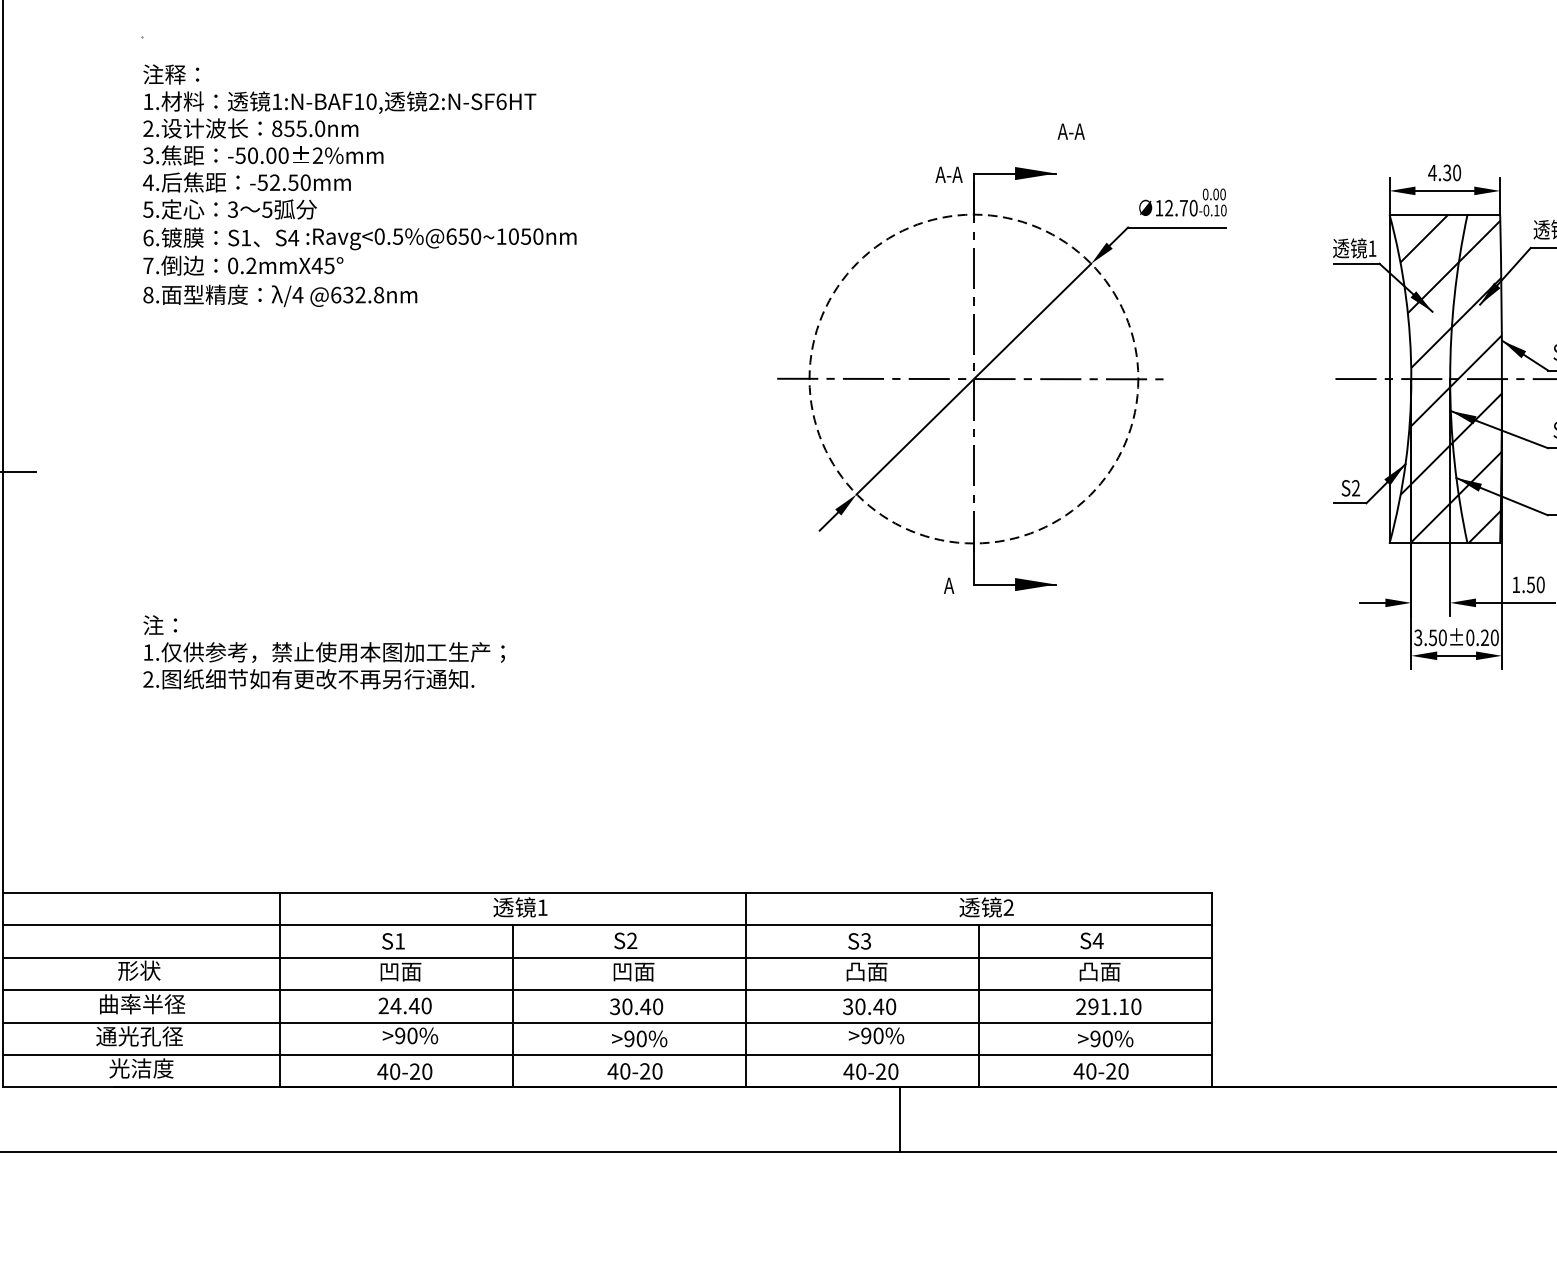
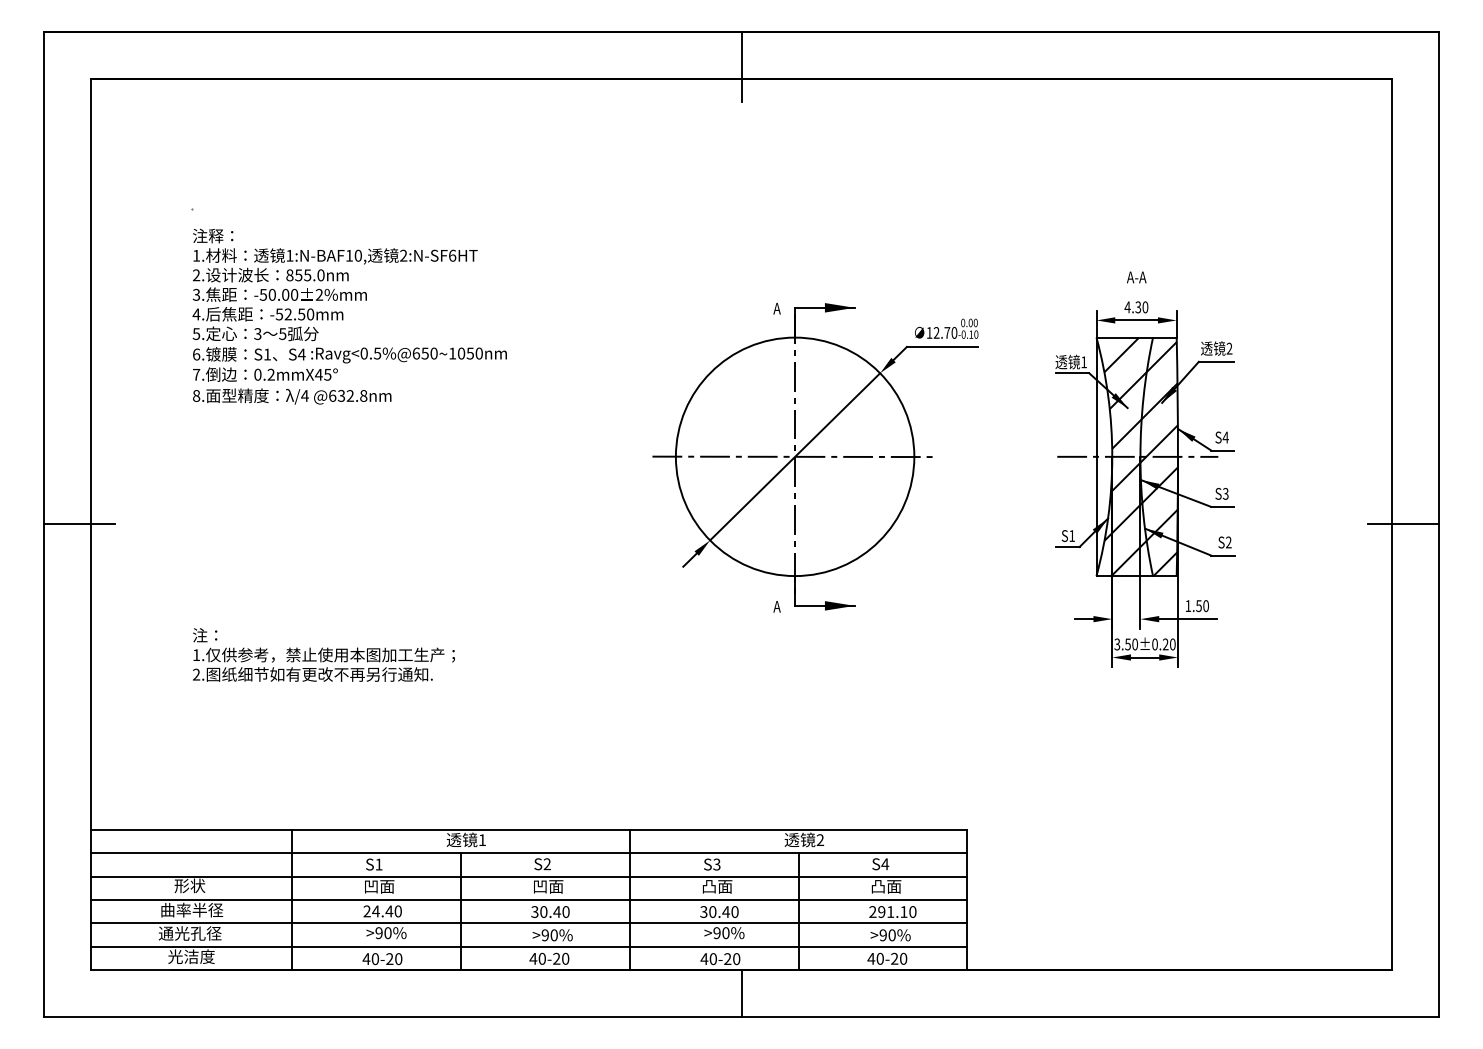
text: (1070, 131) -> (1136, 277), moved
text: (948, 174) -> (776, 308), A-A -> A
circle: (973, 378) -> (794, 456), dashed -> solid
text: (1356, 487) -> (1072, 535), S2 -> S1

